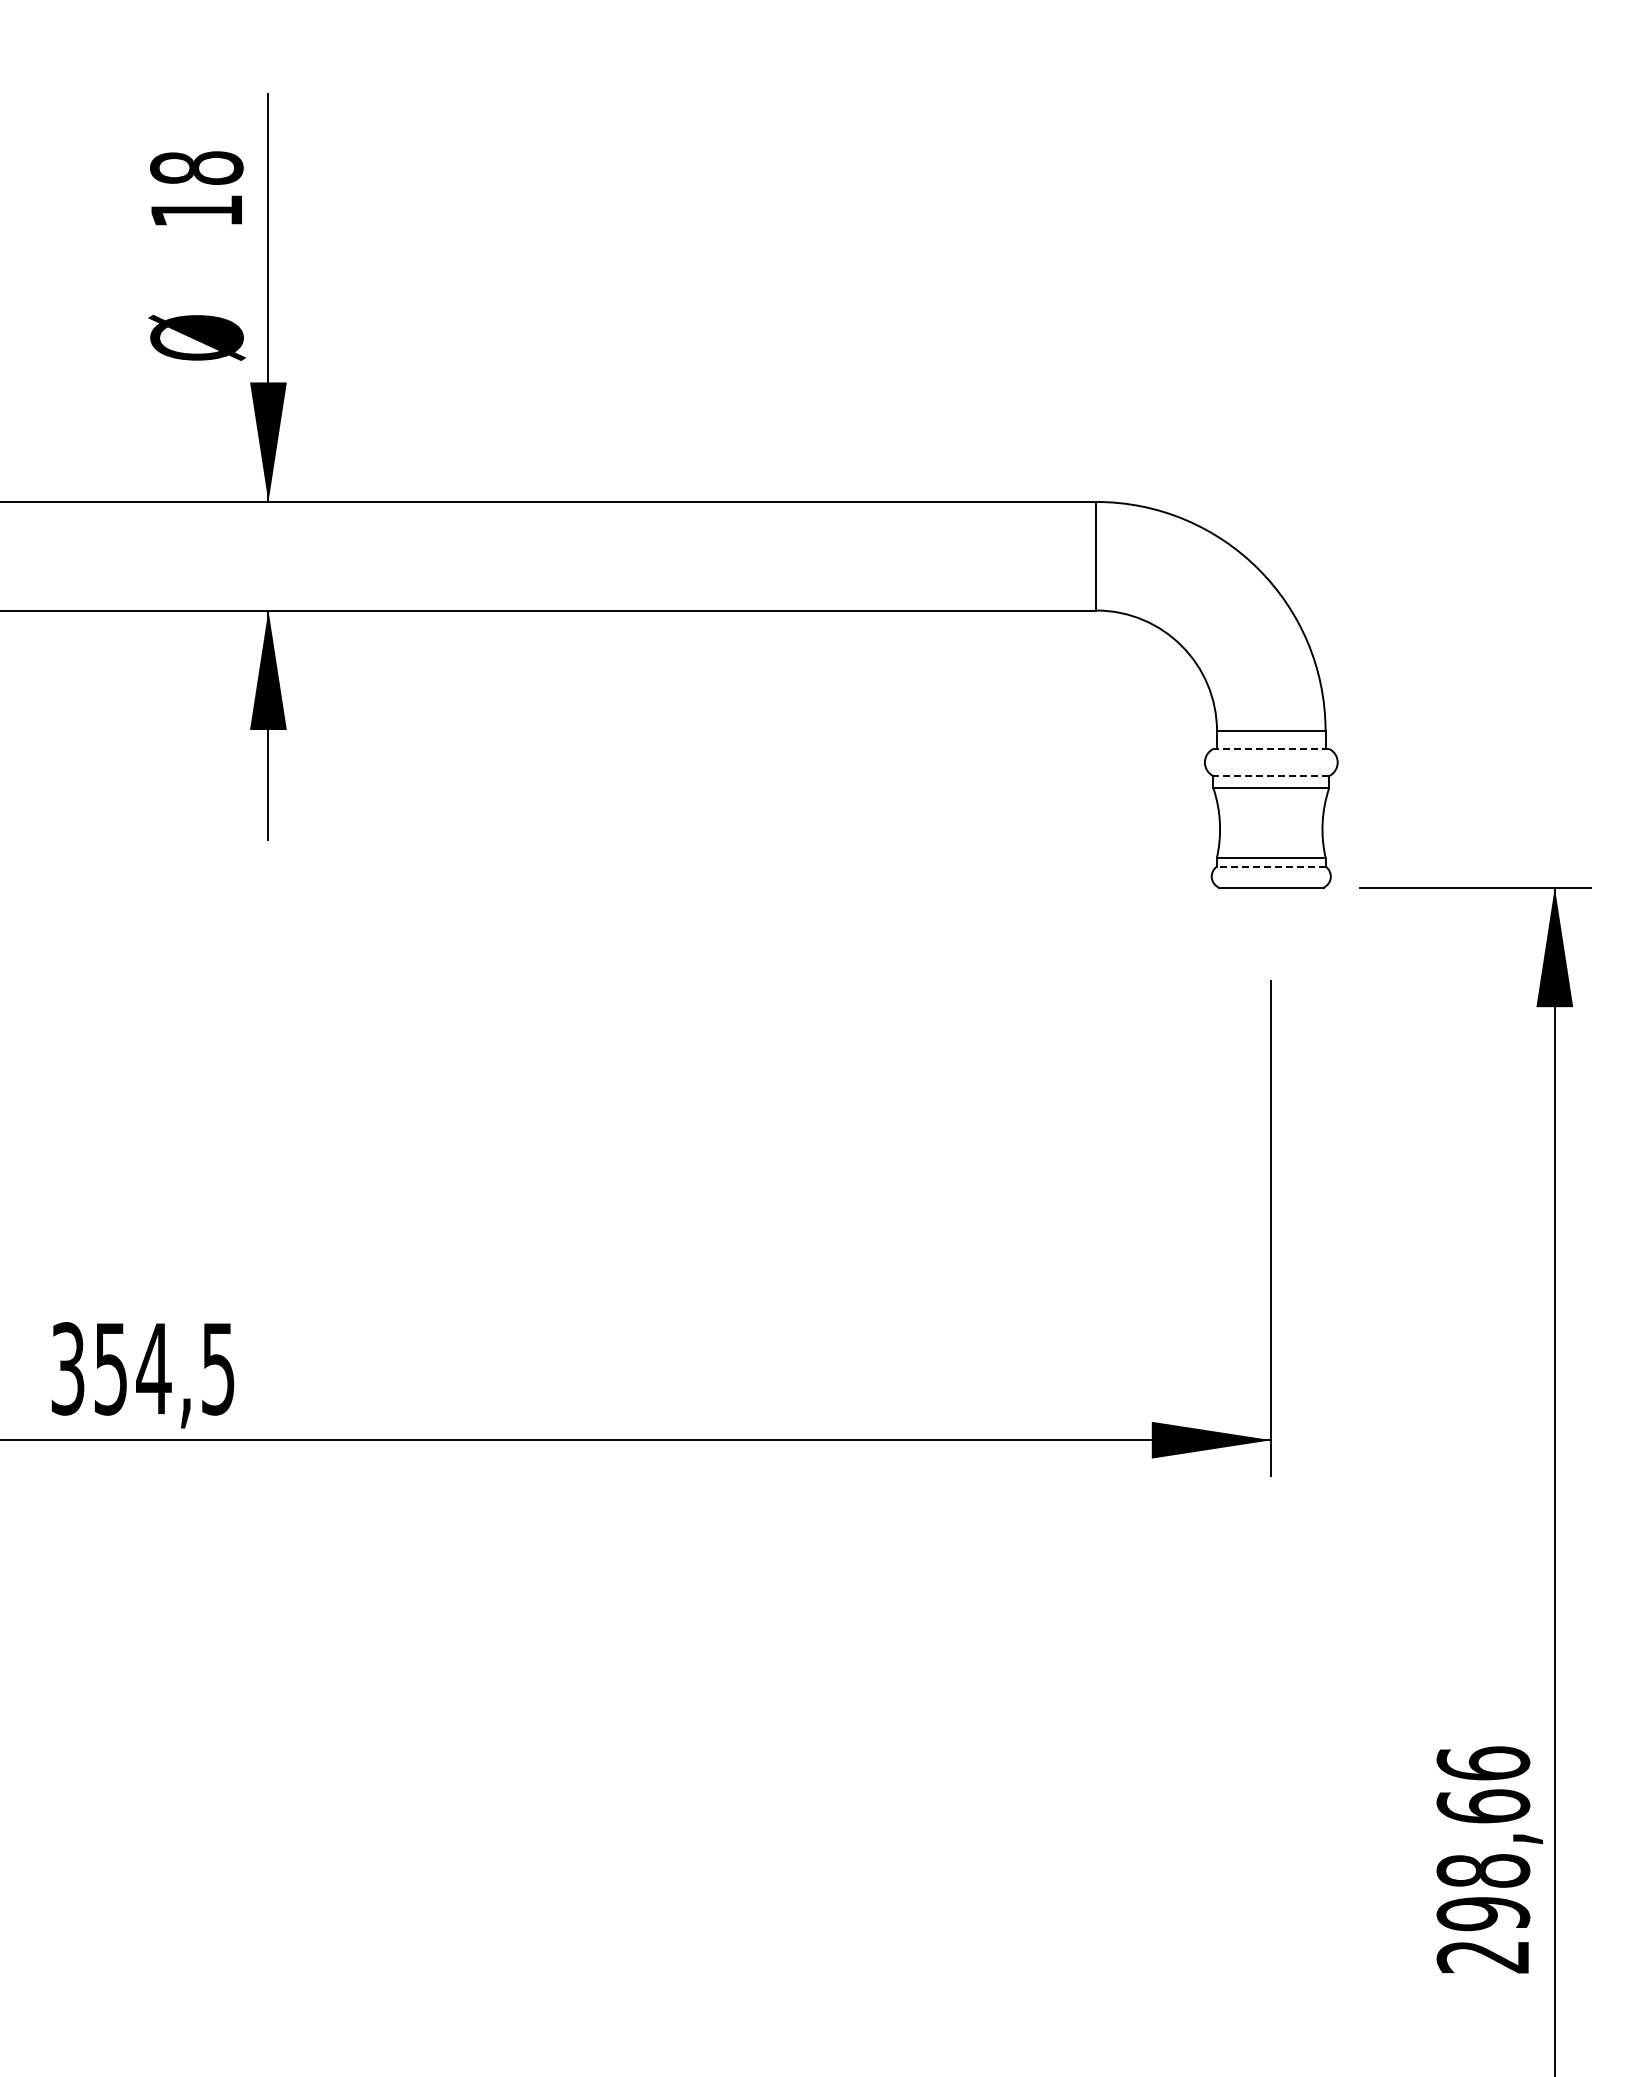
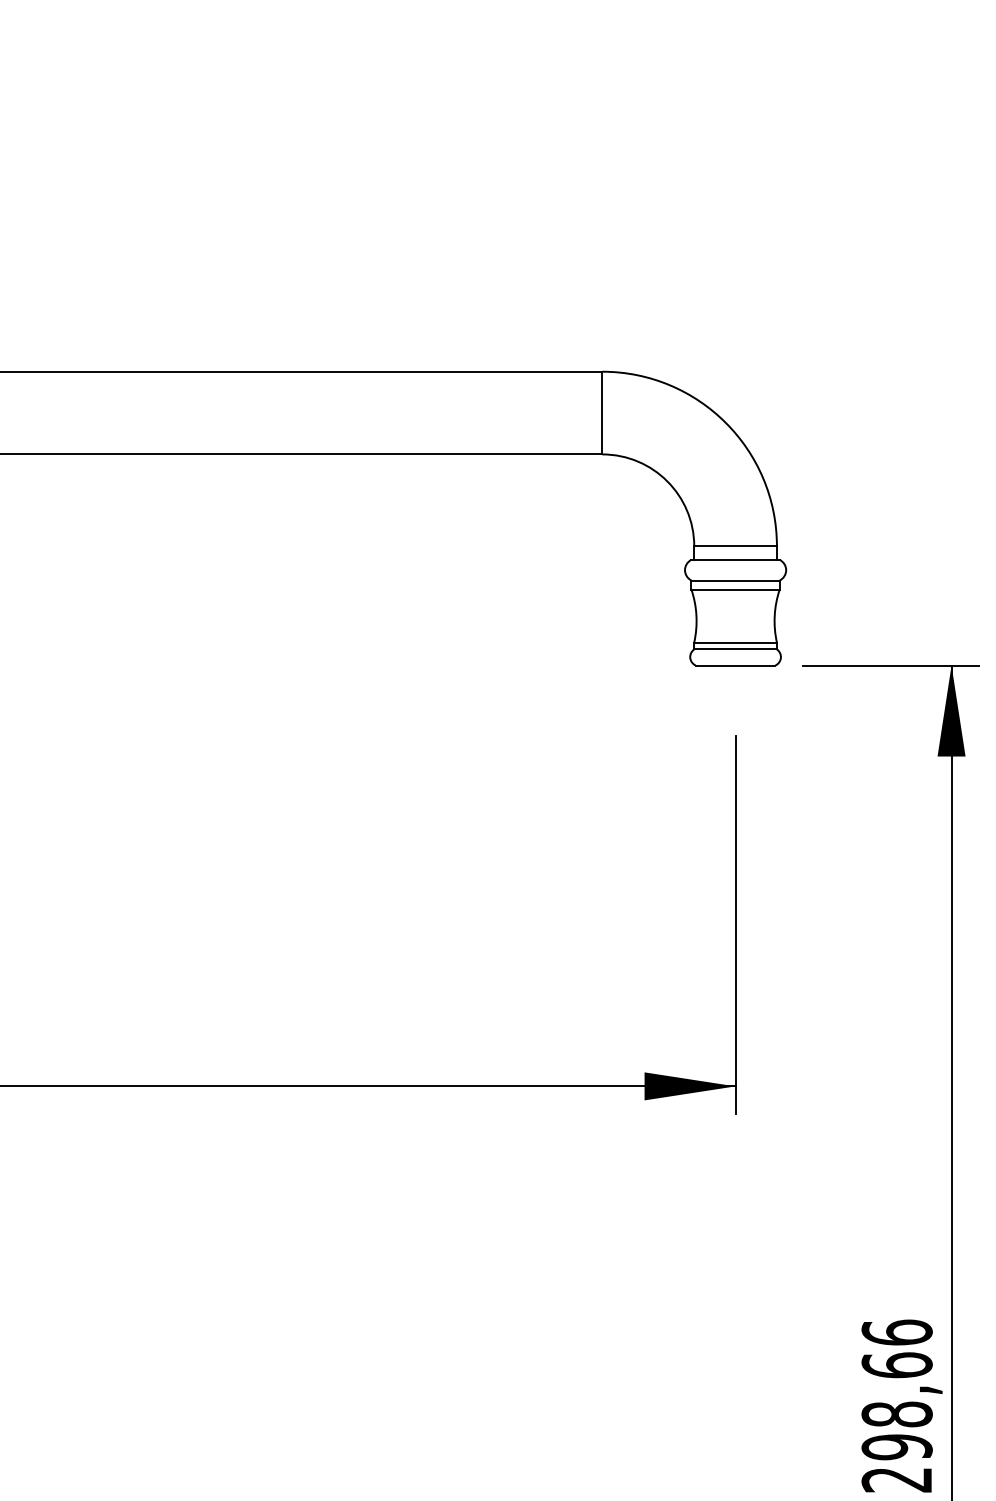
line: (1271, 748) -> (735, 559), dashed -> solid
line: (1271, 776) -> (735, 580), dashed -> solid
line: (1270, 866) -> (734, 649), dashed -> solid

